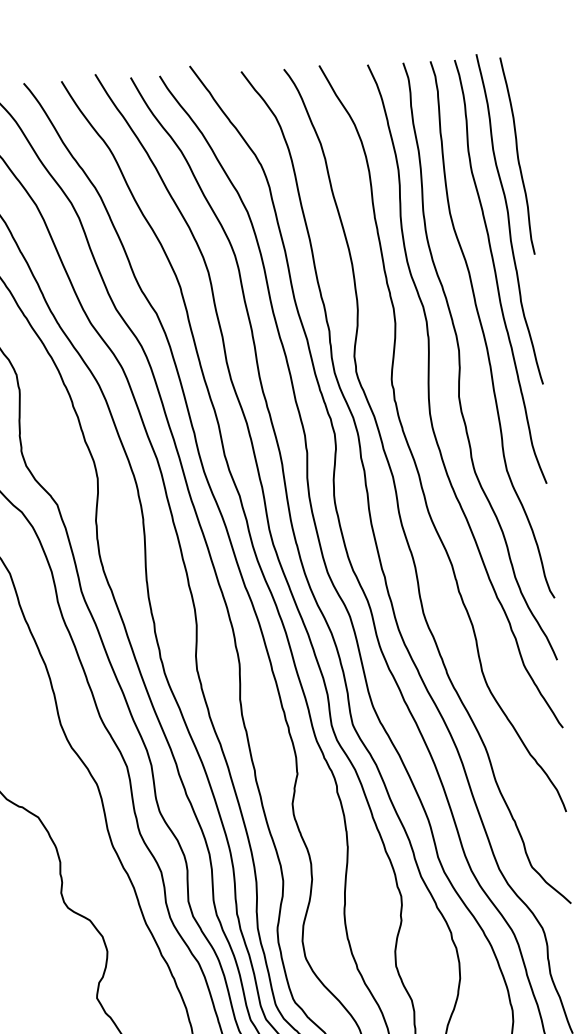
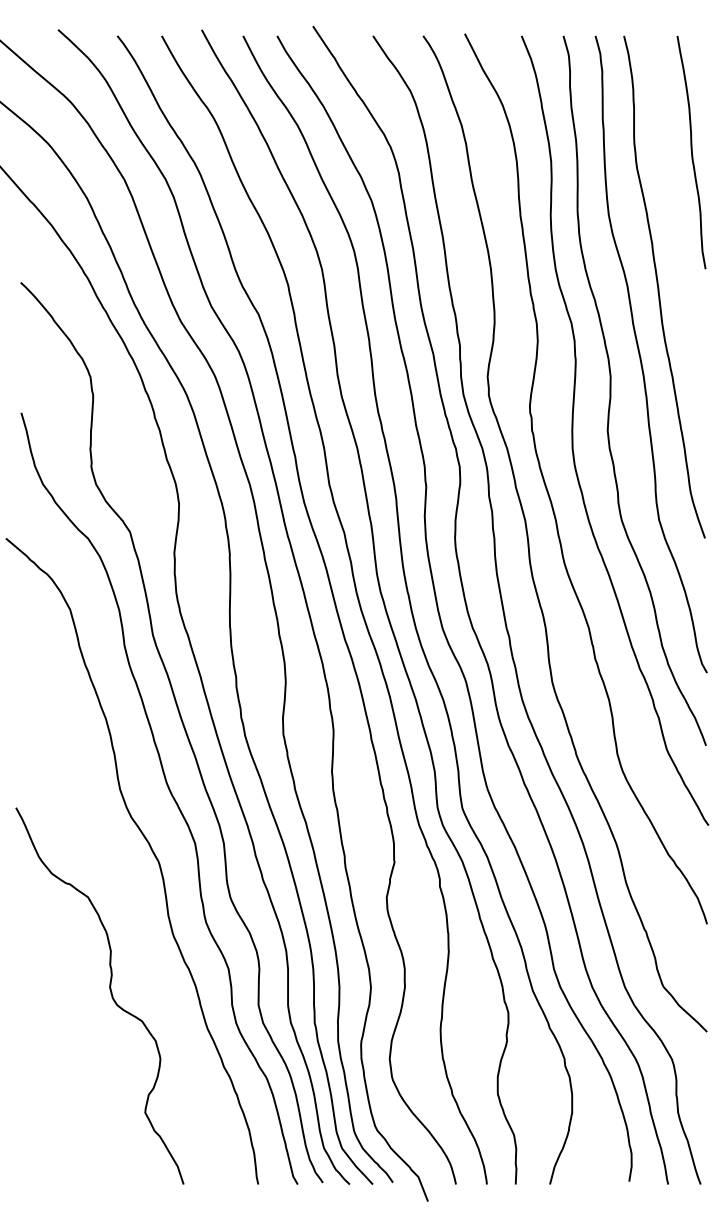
curve: (509, 218) -> (678, 225), removed

